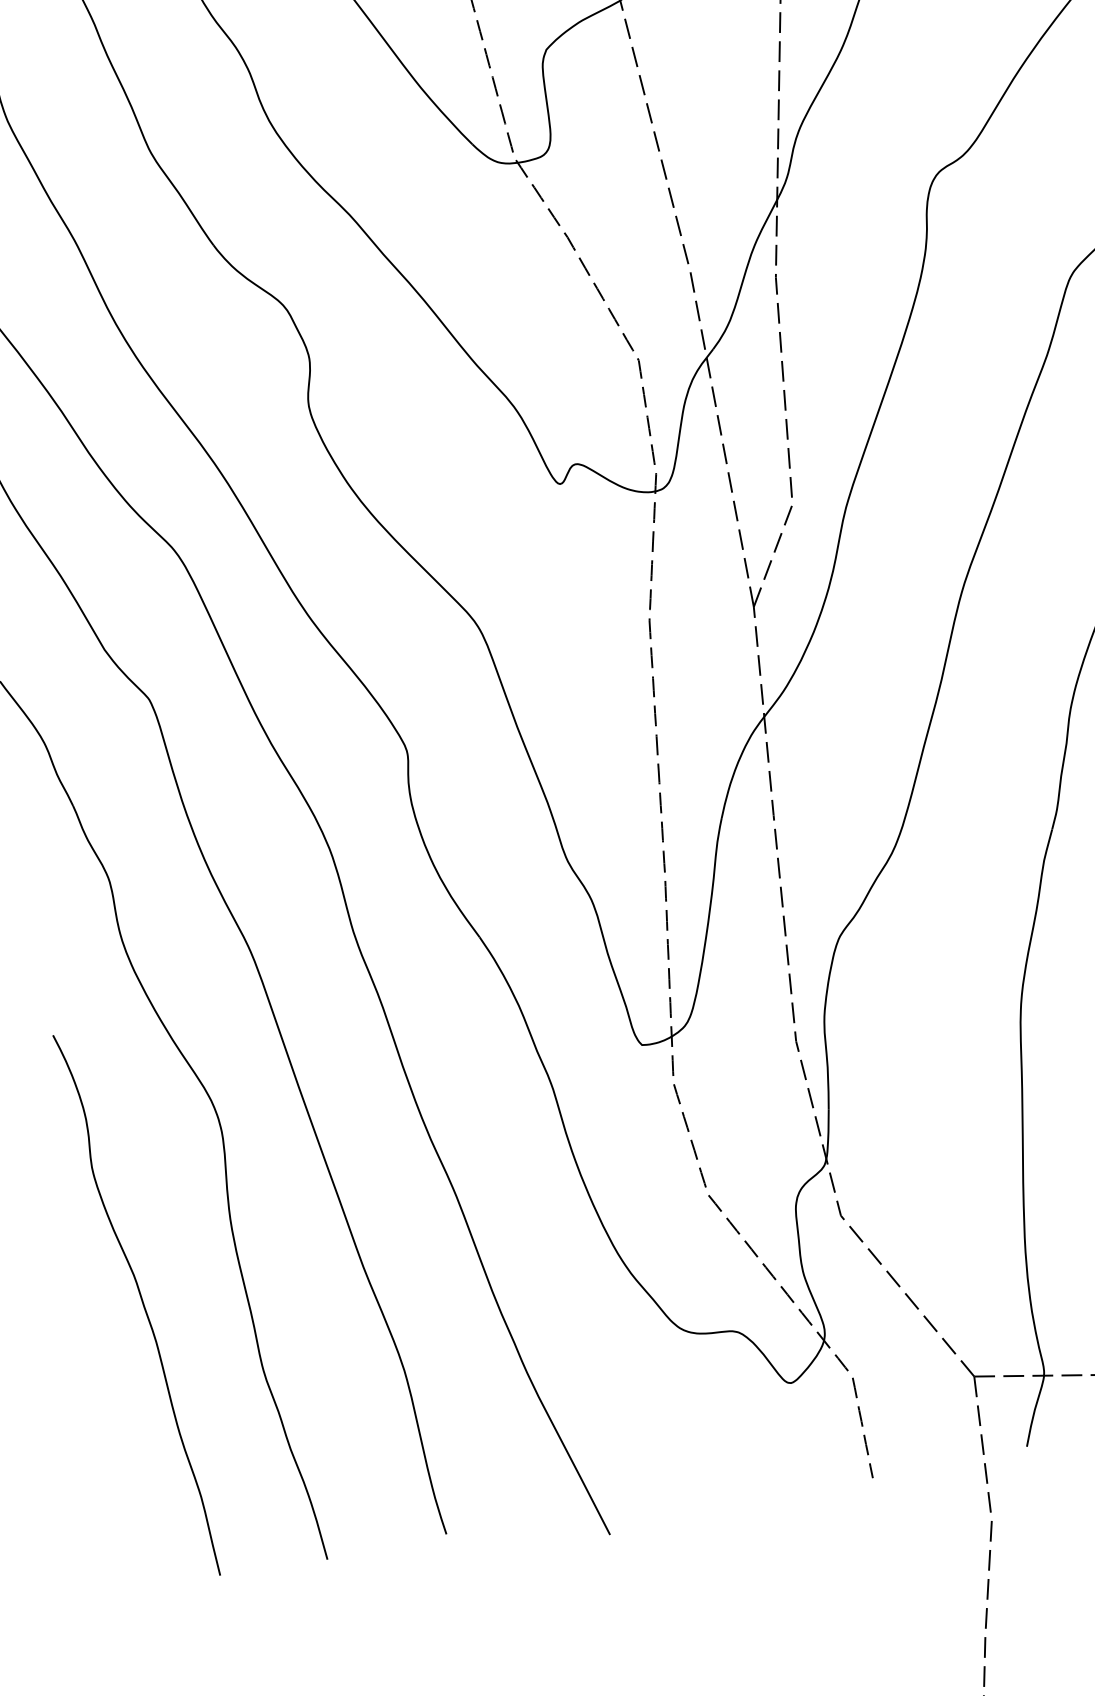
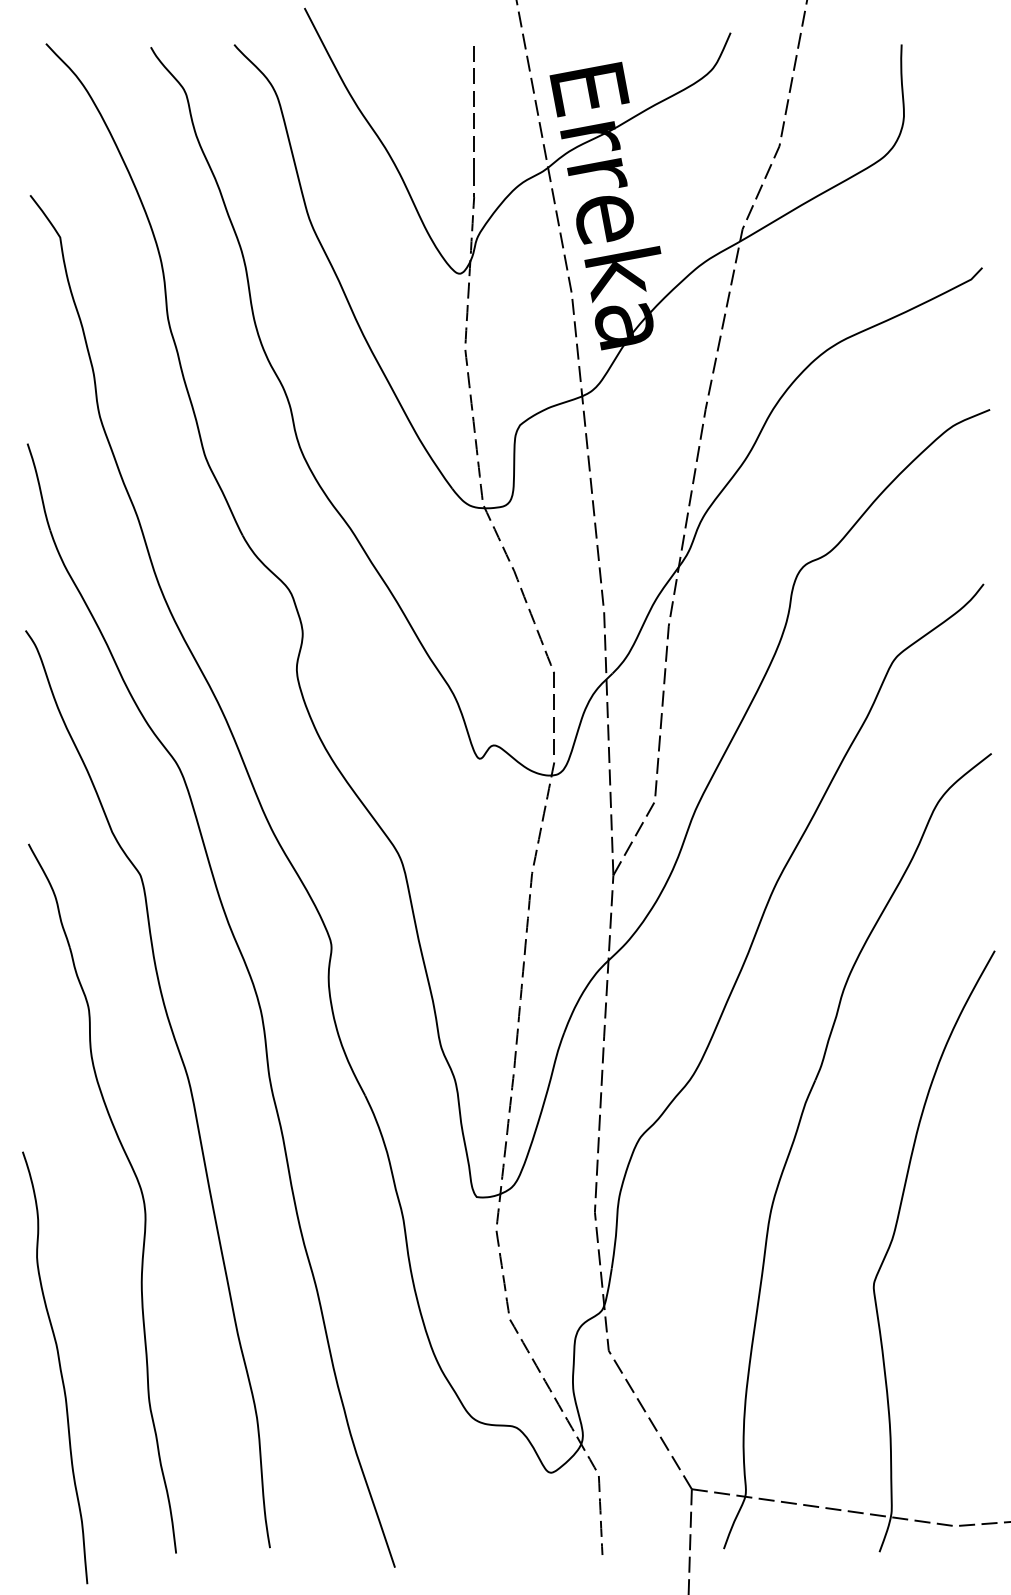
curve: (142, 1304) -> (59, 1367), moved

